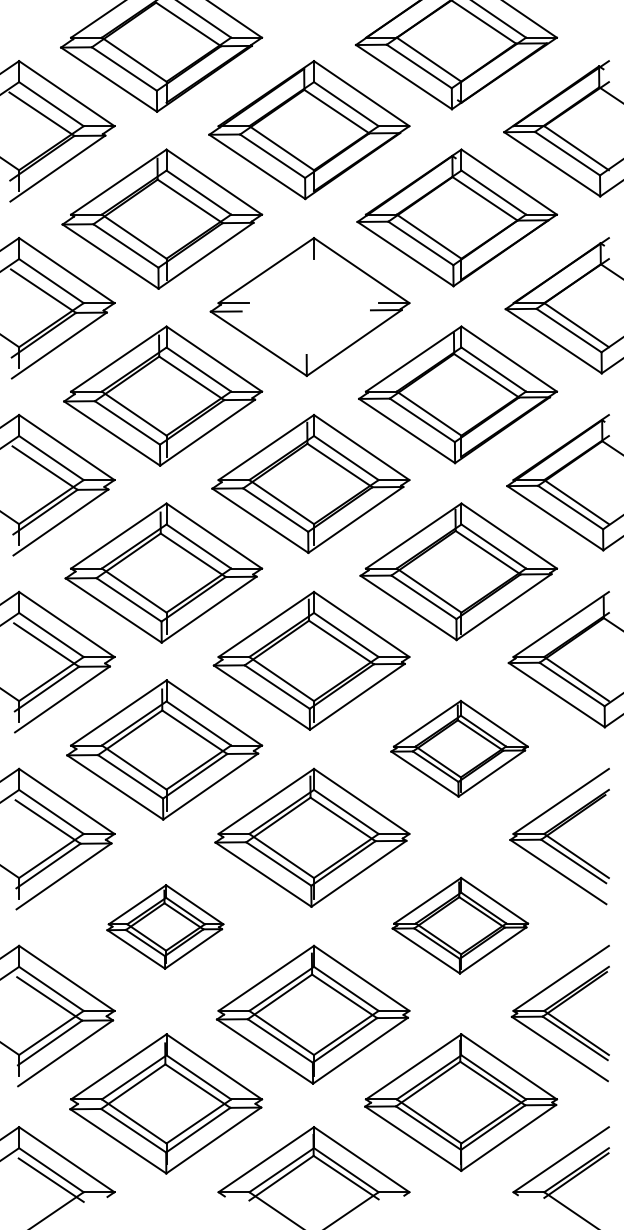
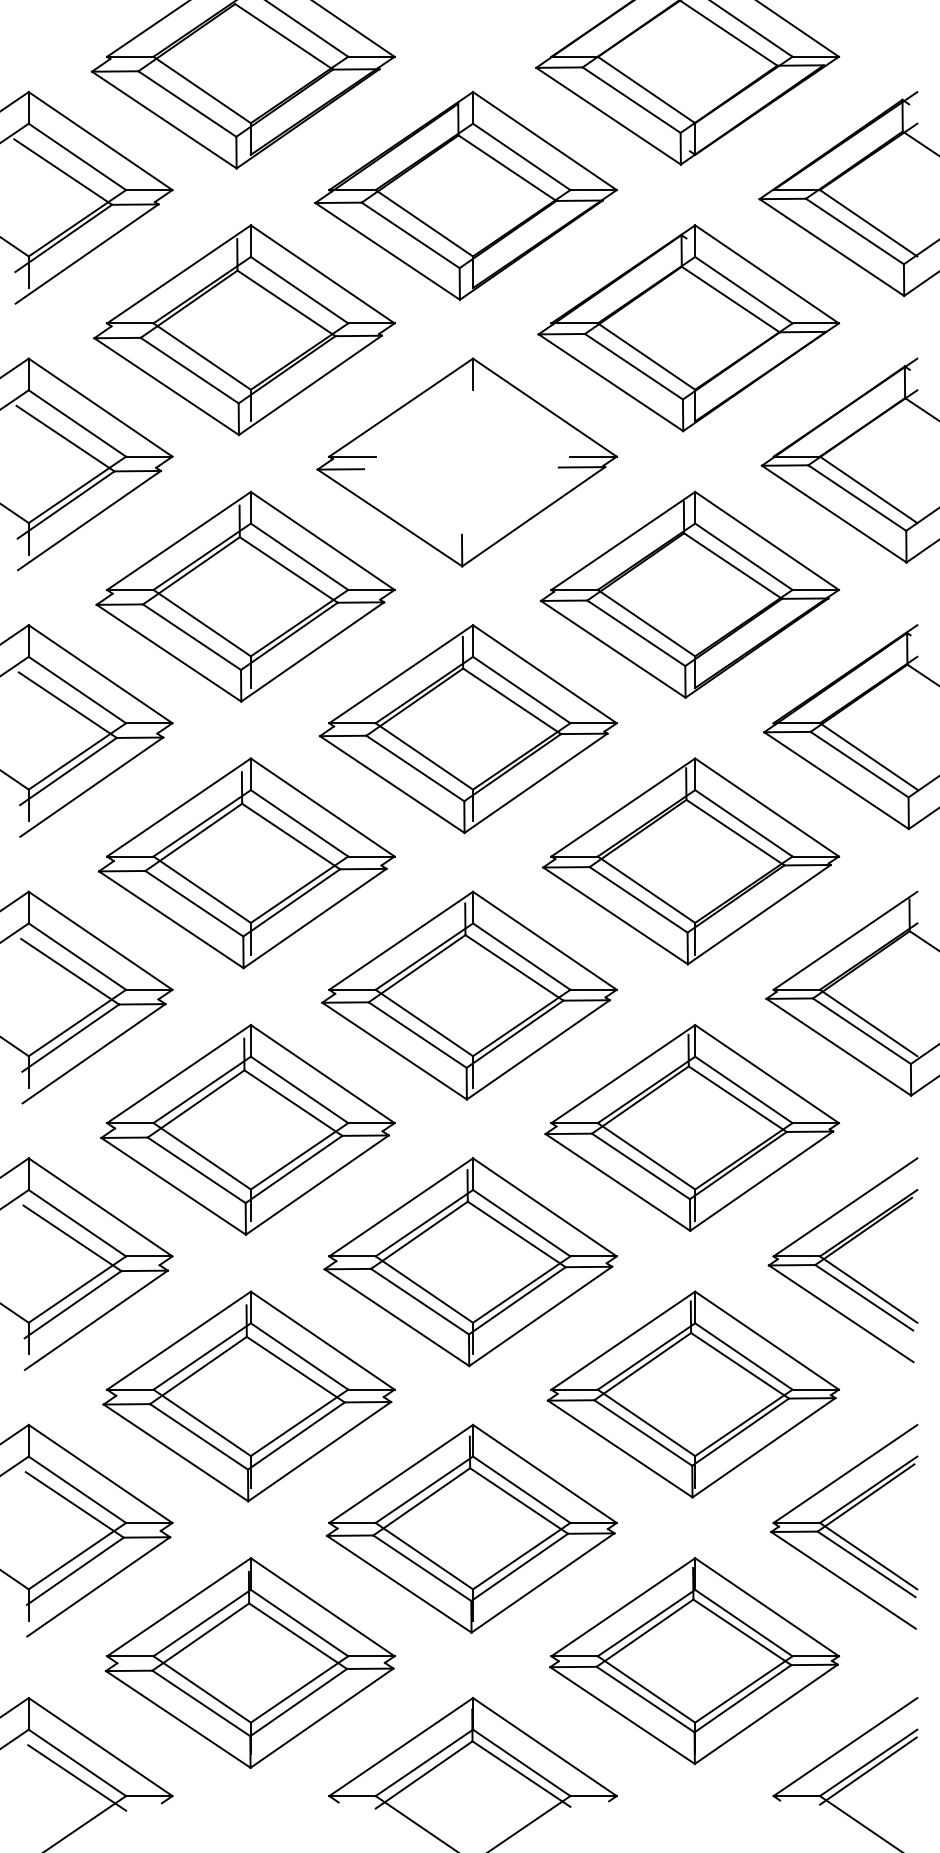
part: (459, 748) -> (692, 1127), size x1.43
part: (460, 925) -> (693, 1394), size x1.43
part: (165, 926) -> (249, 1395), size x1.67

